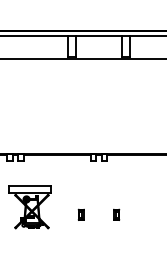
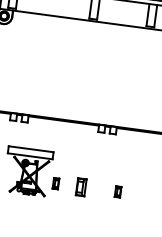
part: (57, 214) -> (55, 183), added
part: (80, 214) -> (80, 186), size x1.6

